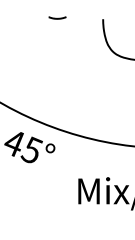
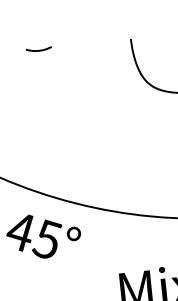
line: (57, 17) -> (38, 48), moved

